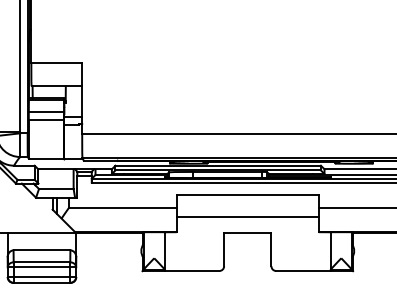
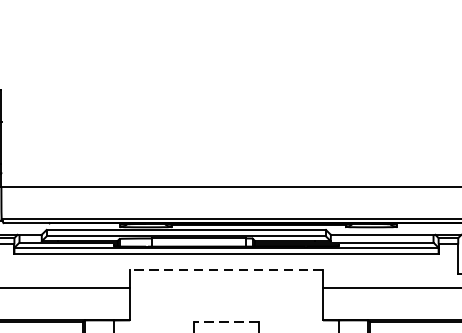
line: (247, 195) -> (226, 270), solid -> dashed
line: (247, 216) -> (226, 299), removed
line: (247, 233) -> (226, 322), solid -> dashed

